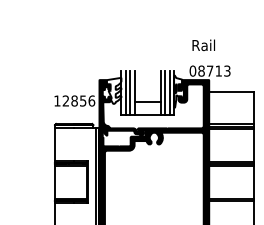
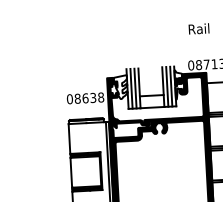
text: (203, 45) -> (198, 29), moved
text: (74, 100) -> (85, 97), 12856 -> 08638

